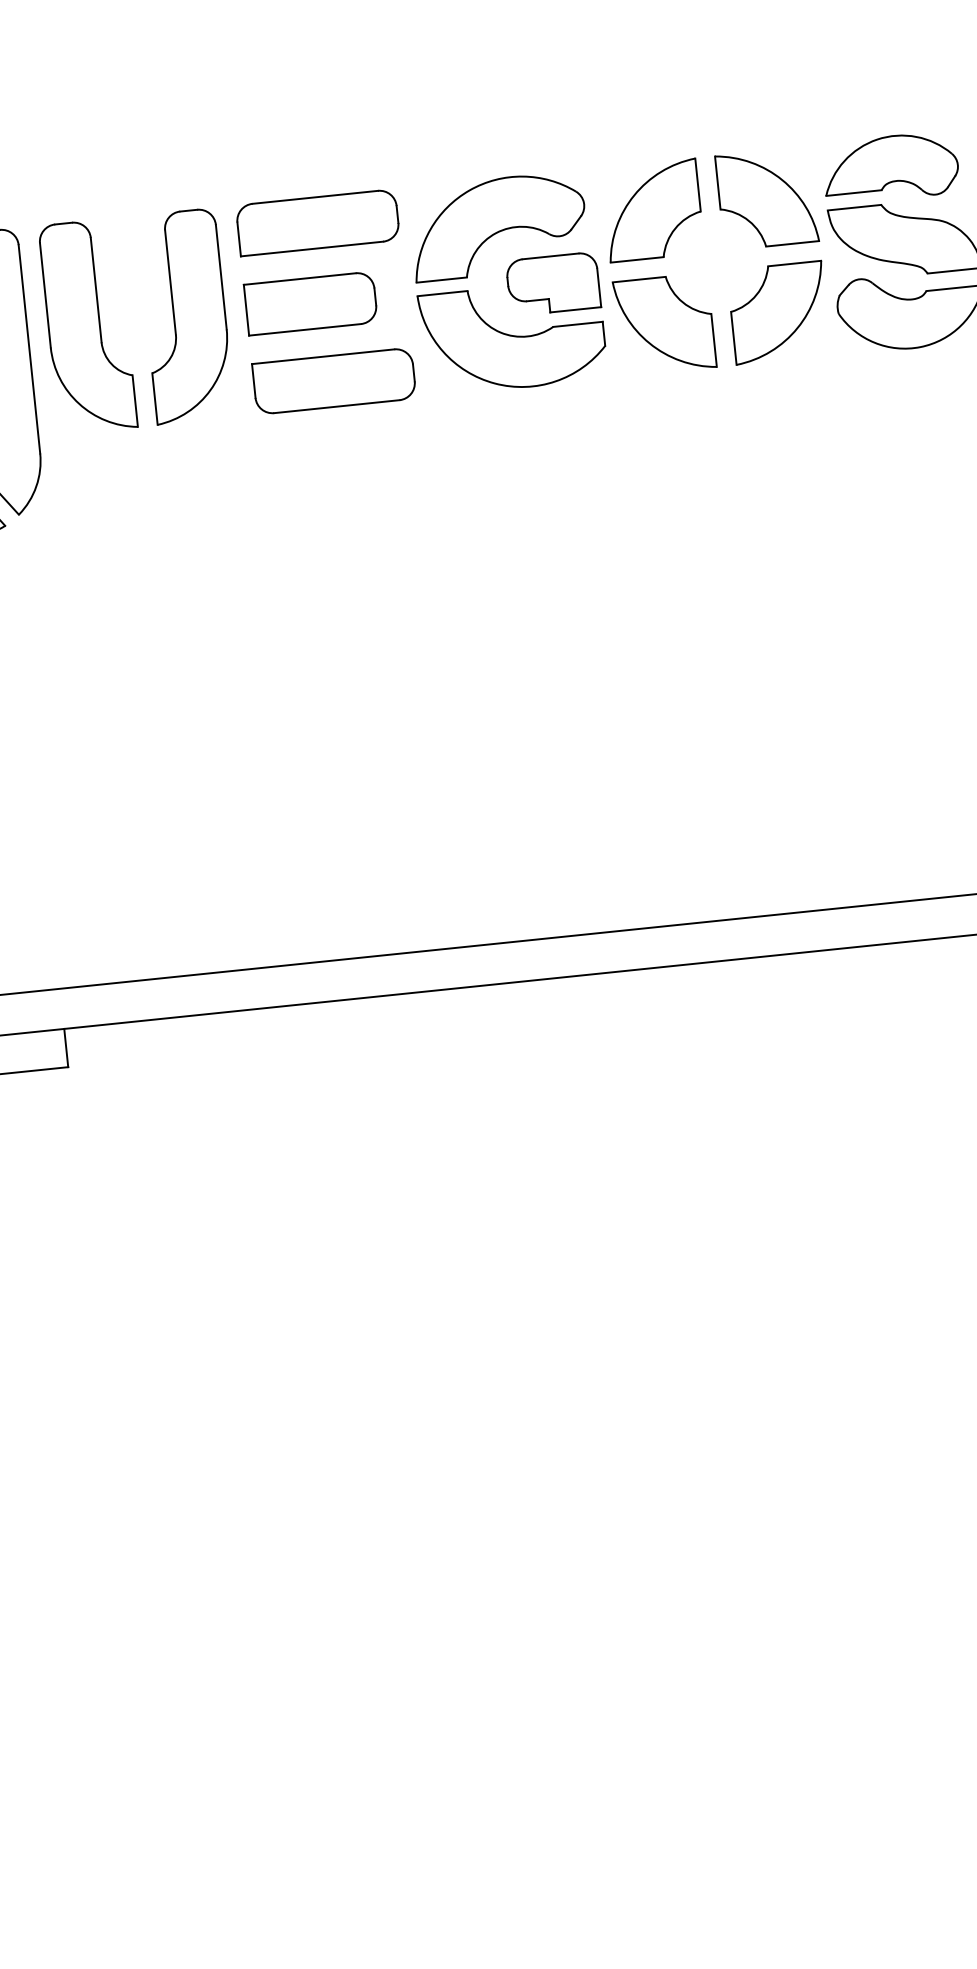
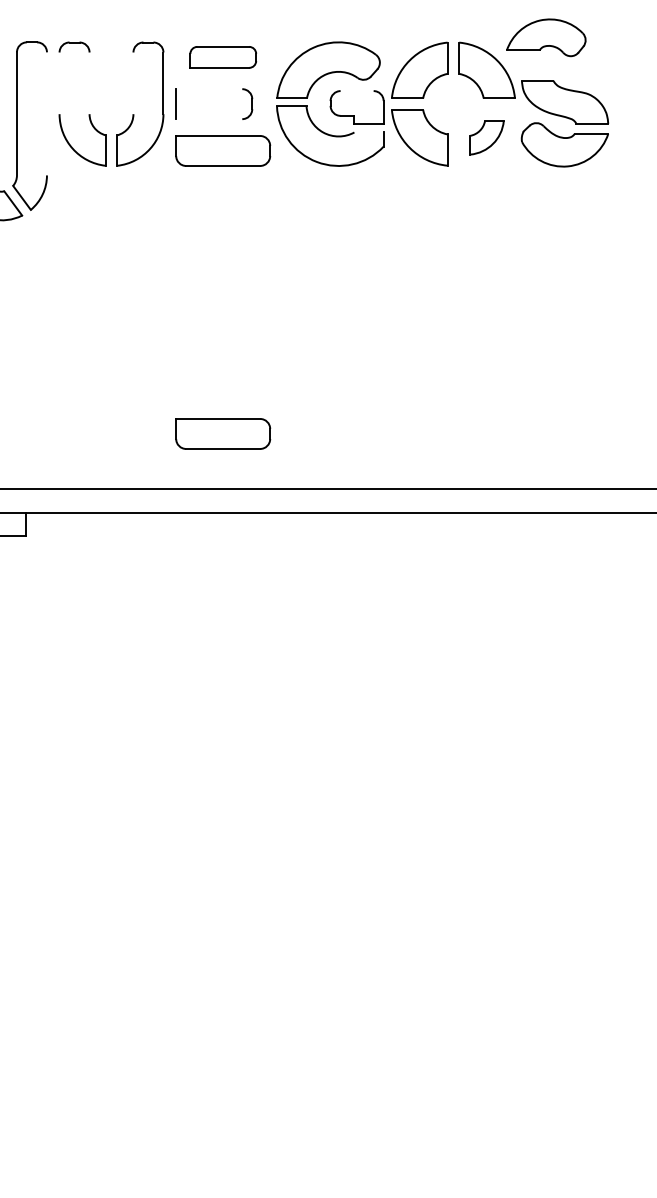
part: (891, 167) -> (546, 37), moved
part: (318, 222) -> (223, 57), size x0.7
line: (549, 257) -> (356, 91), removed
line: (300, 279) -> (209, 89), removed
line: (170, 282) -> (133, 83), removed
line: (96, 290) -> (89, 83), removed
line: (45, 295) -> (59, 83), removed
part: (777, 312) -> (486, 137), size x0.6
line: (577, 324) -> (368, 132), removed
line: (305, 330) -> (209, 119), removed
line: (28, 348) -> (46, 113), removed
part: (384, 859) -> (223, 433), added

